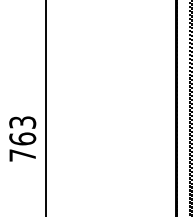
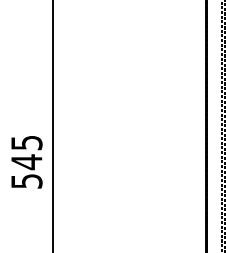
text: (22, 138) -> (26, 161), 763 -> 545

